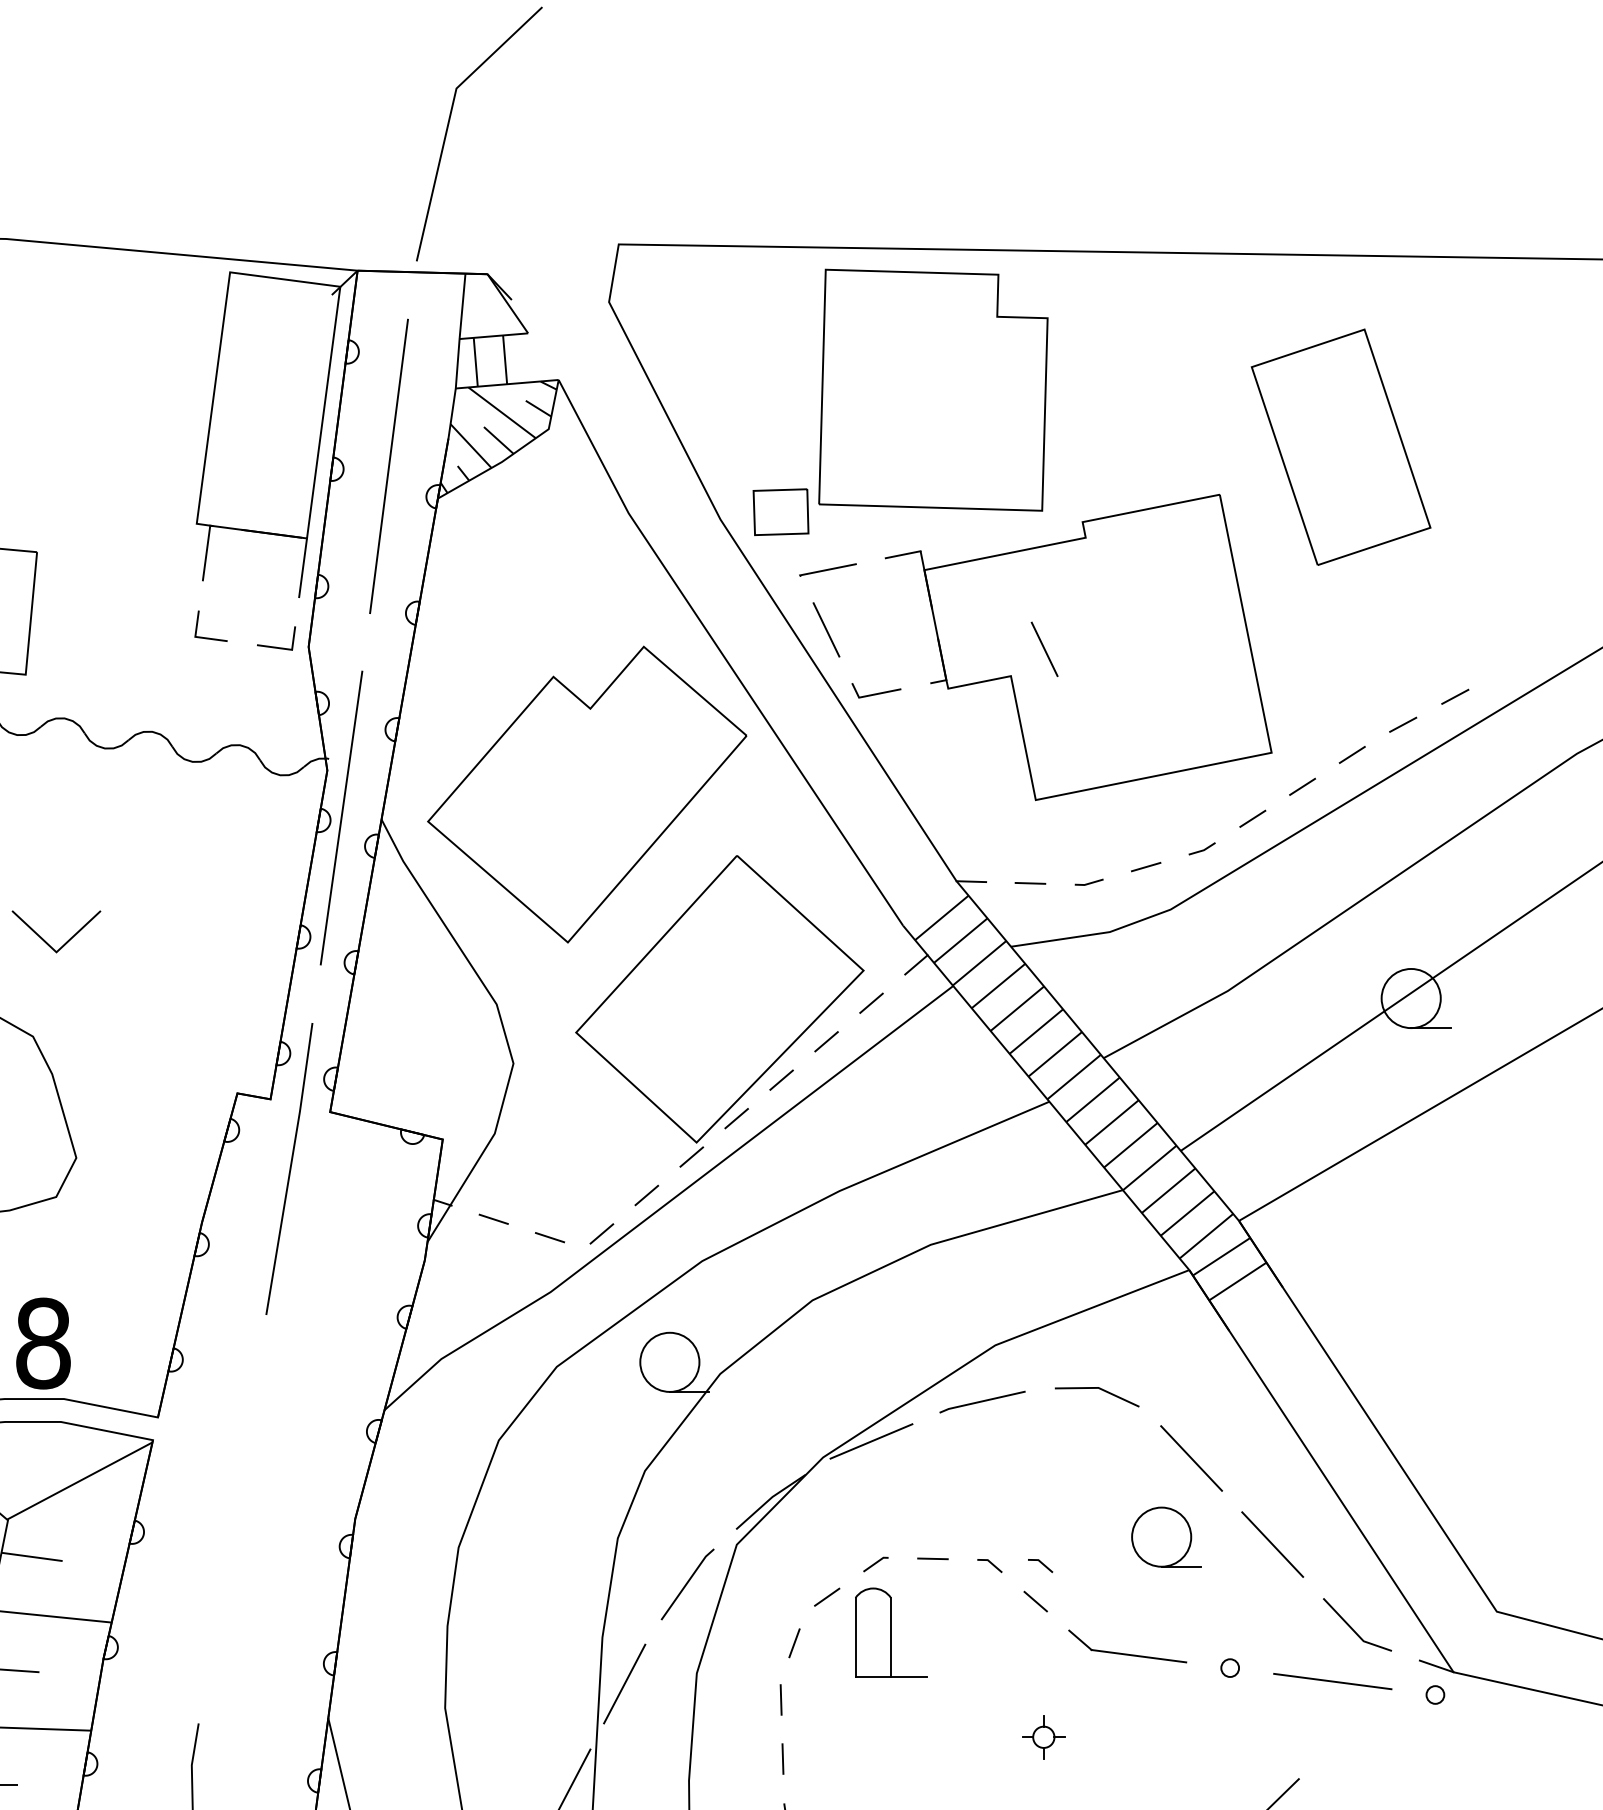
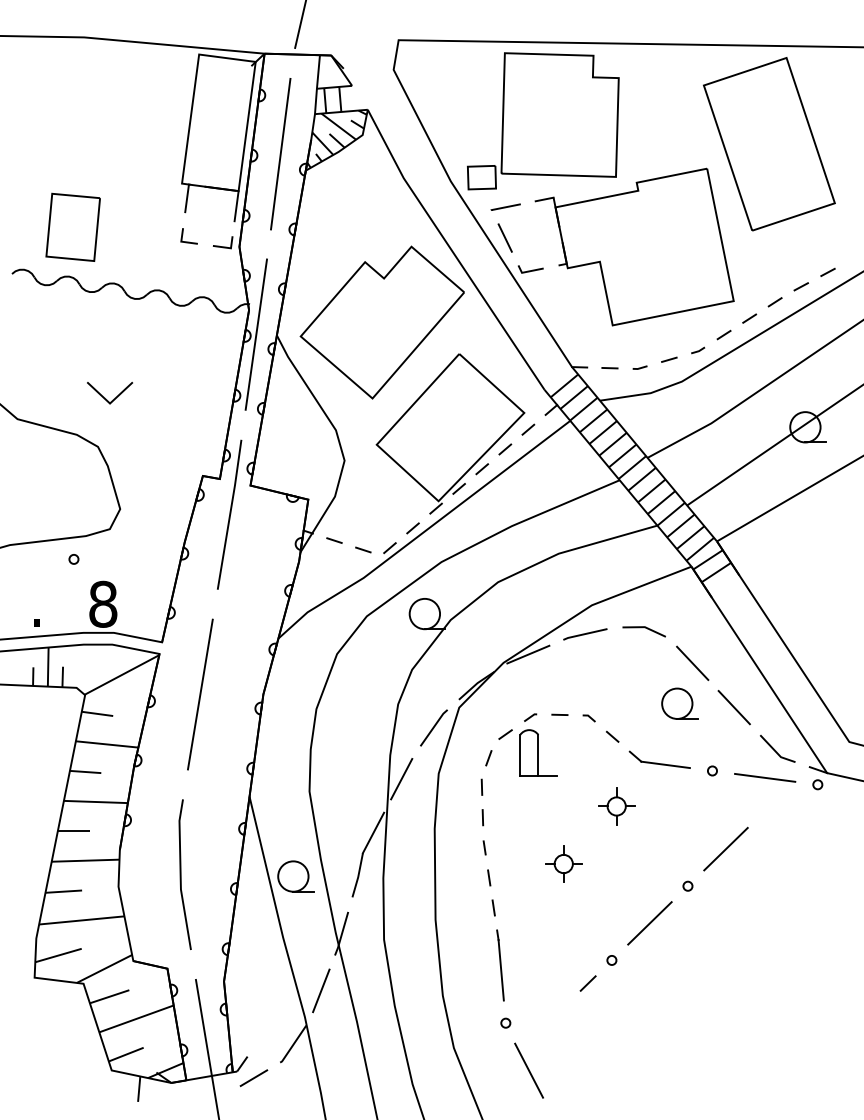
part: (1341, 447) -> (769, 144), size x1.43
line: (1043, 648) -> (616, 247), removed
line: (230, 1519) -> (199, 694), added
line: (1039, 1563) -> (614, 717), removed
part: (1043, 1737) -> (616, 806), size x1.67

